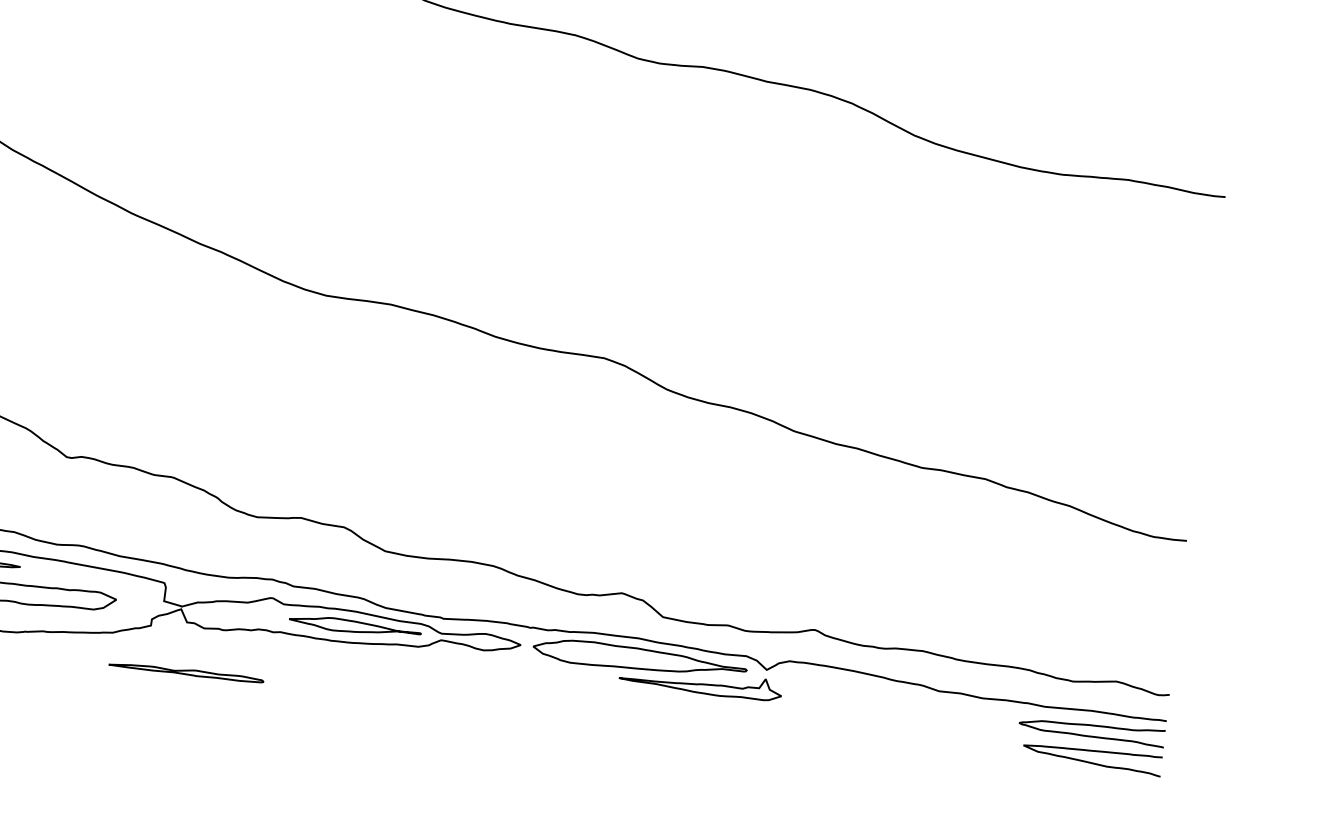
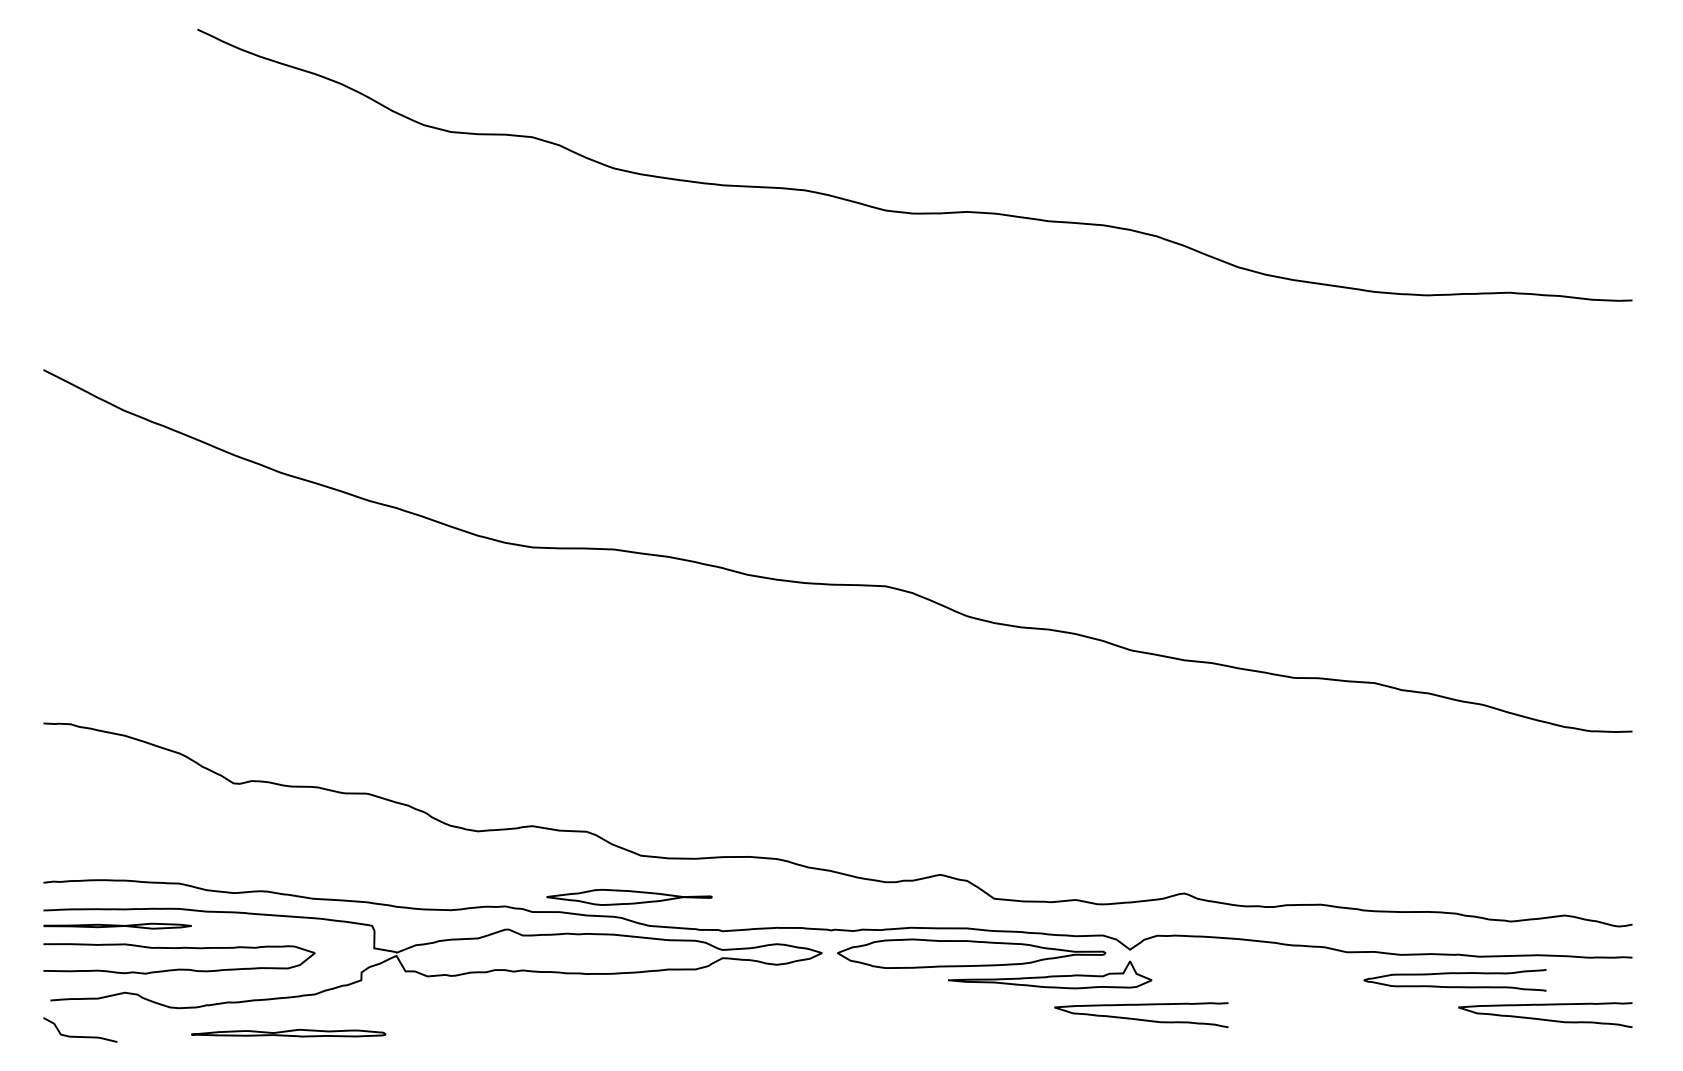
part: (355, 626) -> (629, 896), moved
part: (186, 671) -> (288, 1032), moved
curve: (768, 725) -> (1139, 1018), added
curve: (1091, 726) -> (1454, 974), moved

